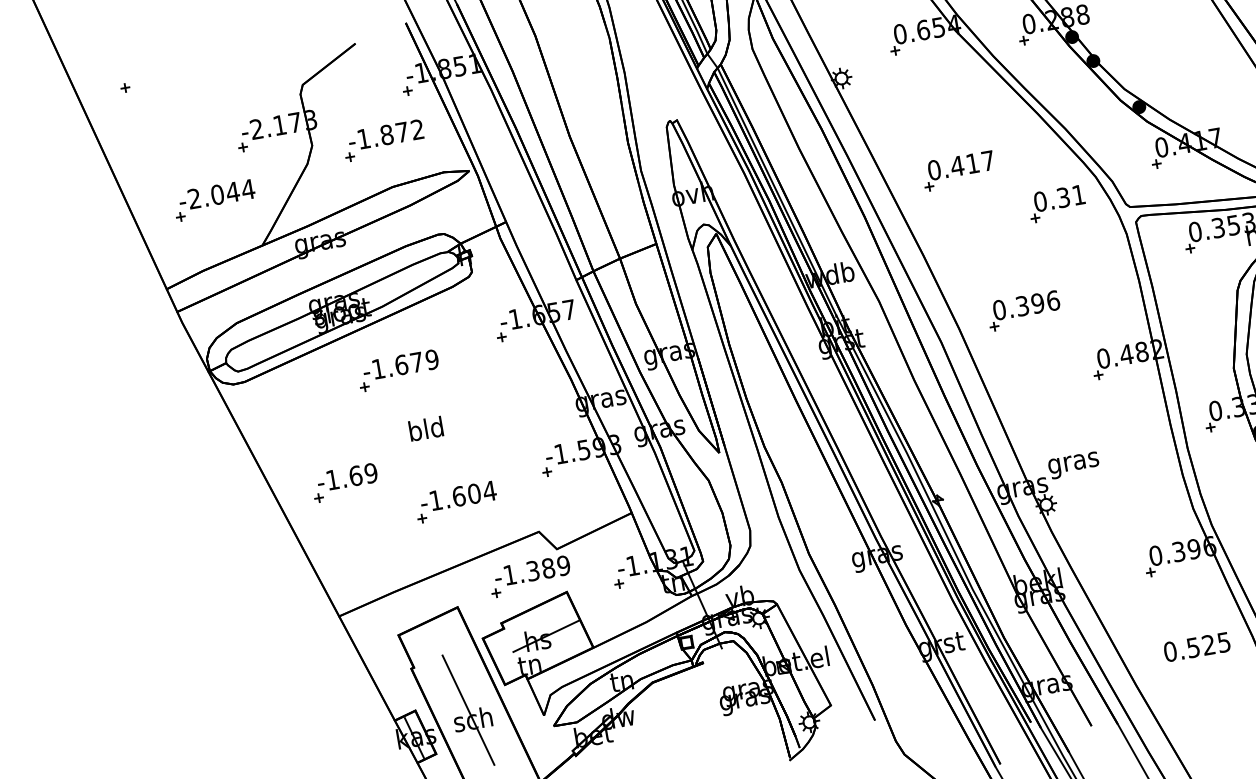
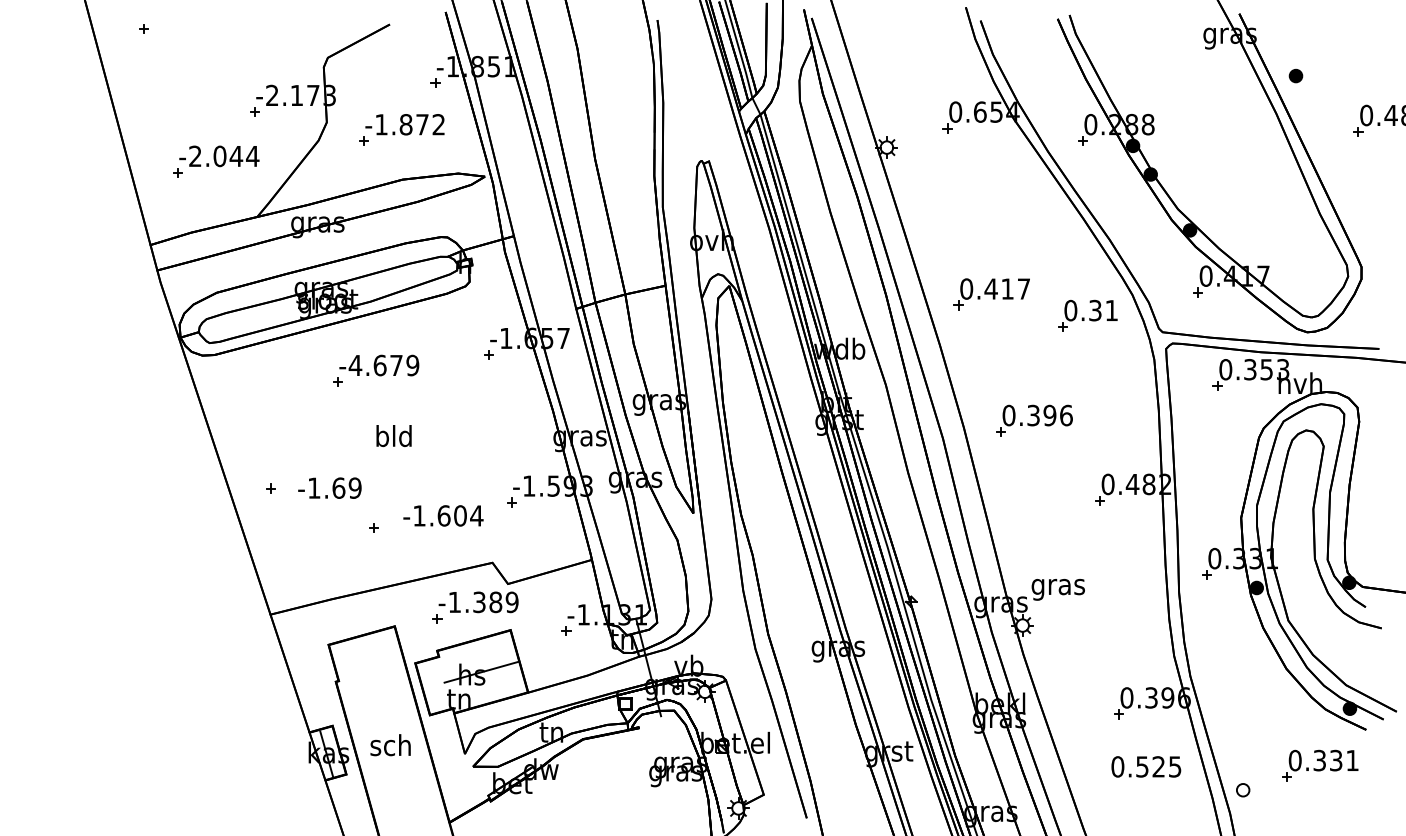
part: (958, 171) -> (991, 294), moved
text: (378, 368) -> (355, 365), -1.679 -> -4.679
text: (346, 476) -> (329, 487), moved
text: (458, 496) -> (443, 515), moved
text: (1197, 646) -> (1146, 766), moved
line: (468, 709) -> (387, 734), removed

